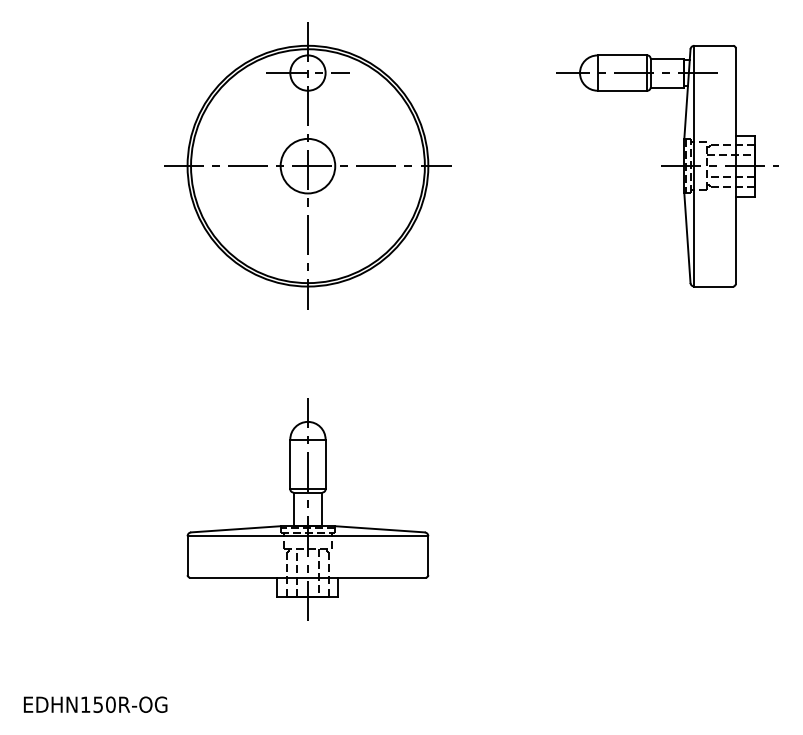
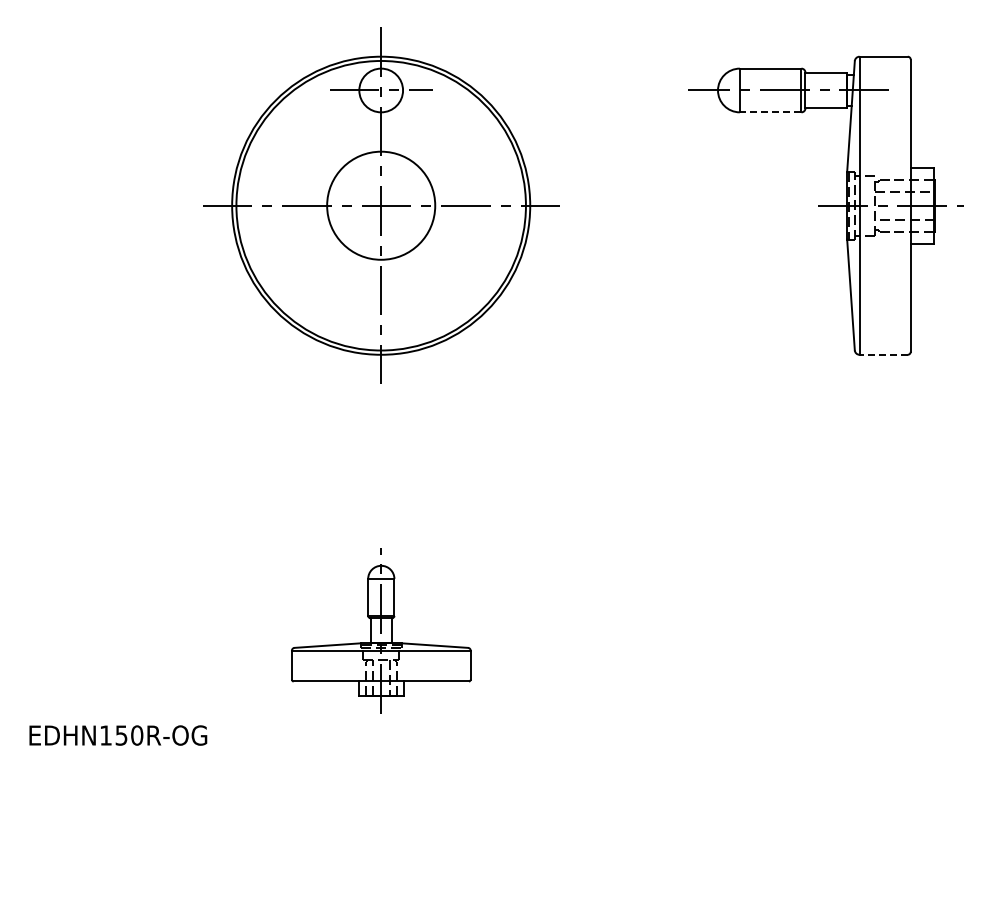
line: (622, 90) -> (770, 112), solid -> dashed
circle: (307, 165) -> (380, 205), size x1.6
line: (713, 286) -> (883, 354), solid -> dashed
part: (308, 509) -> (381, 630), size x0.6
text: (95, 704) -> (118, 735), moved

